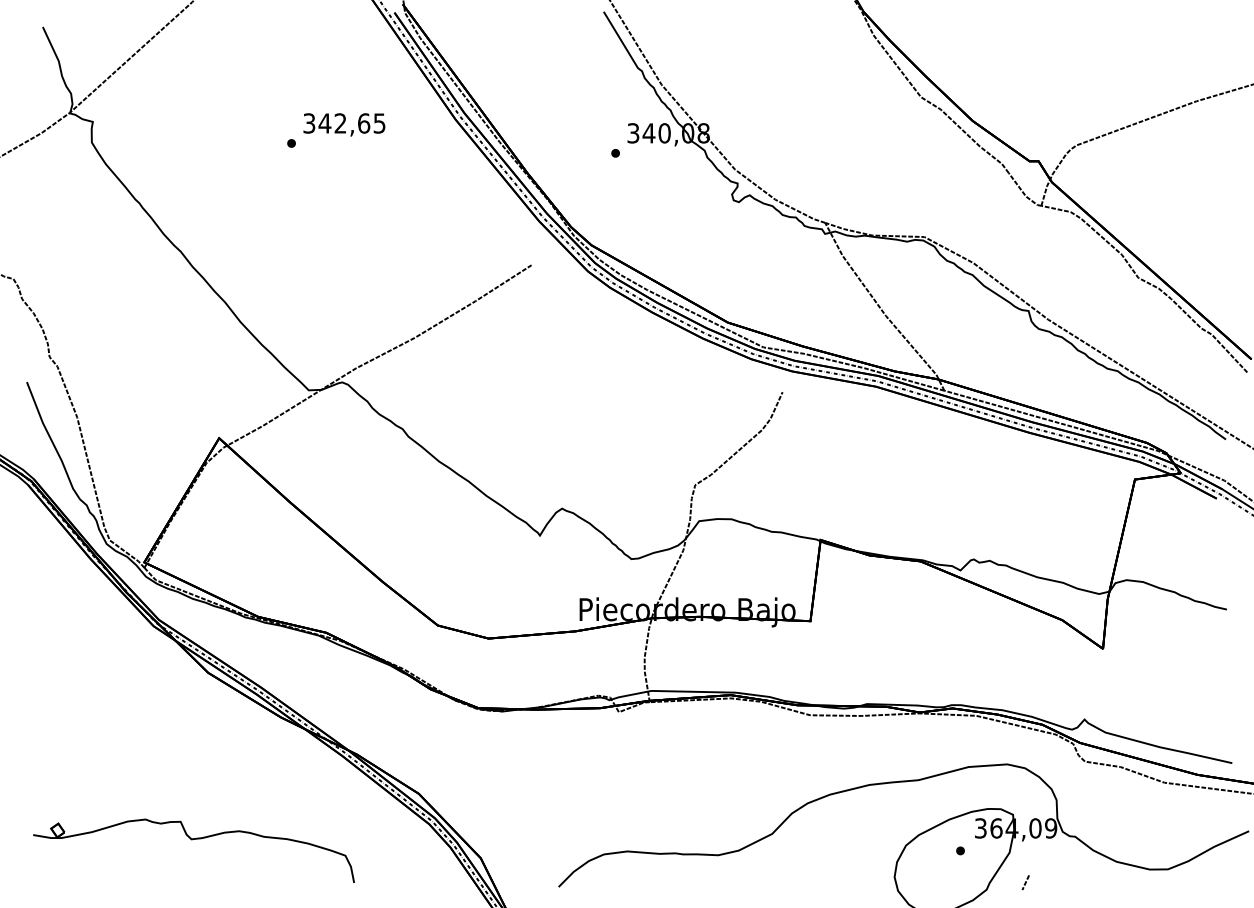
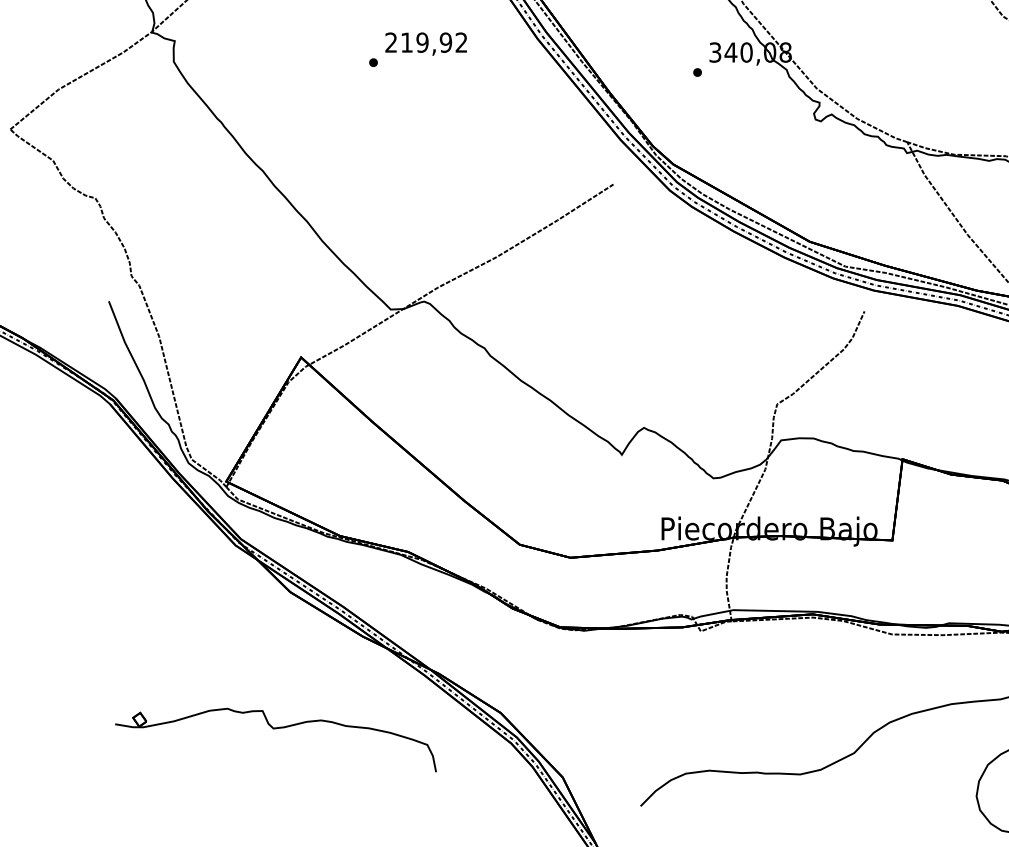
text: (344, 123) -> (426, 42), 342,65 -> 219,92
part: (192, 840) -> (274, 729), moved

